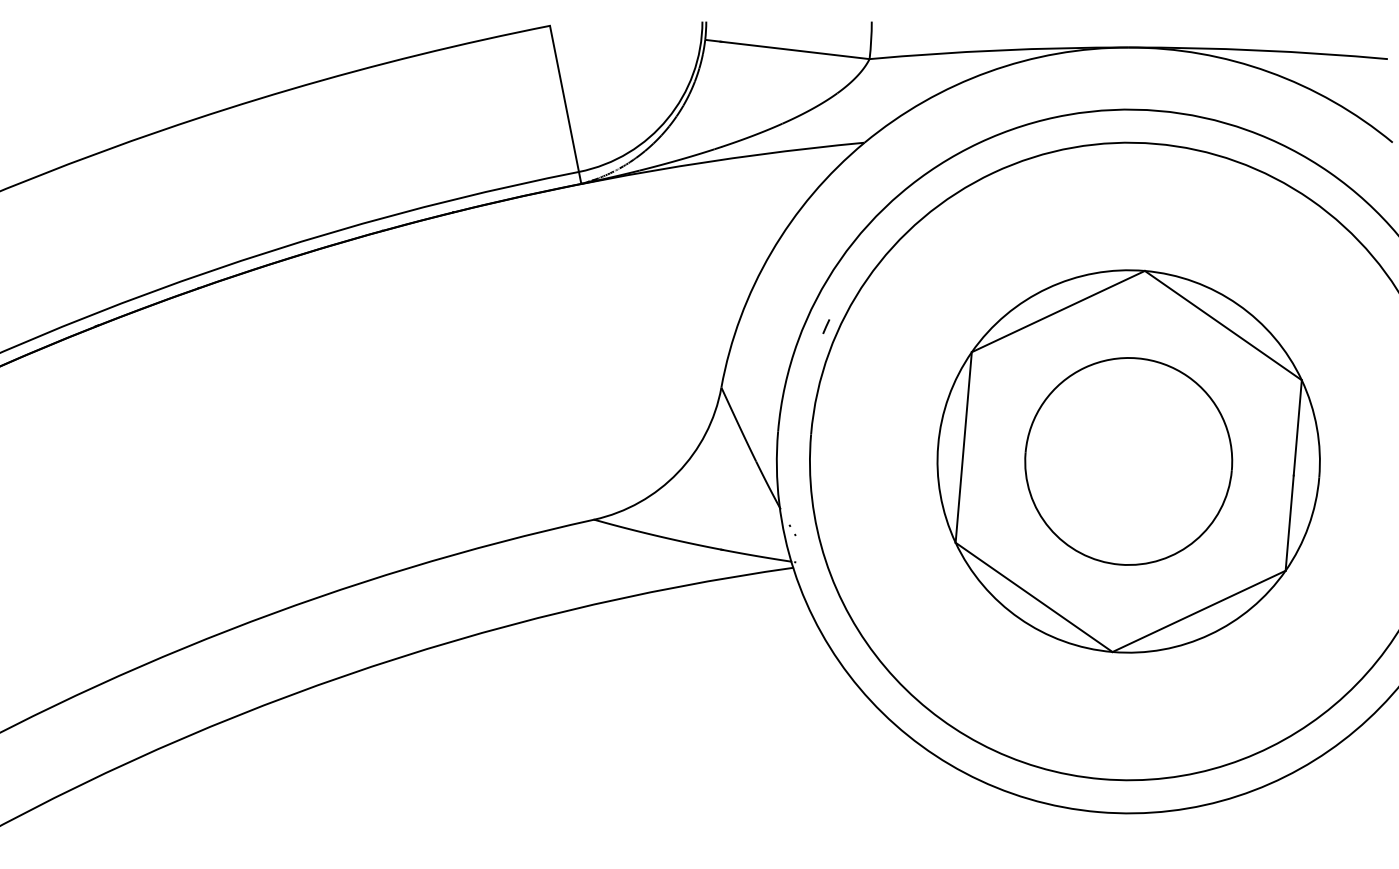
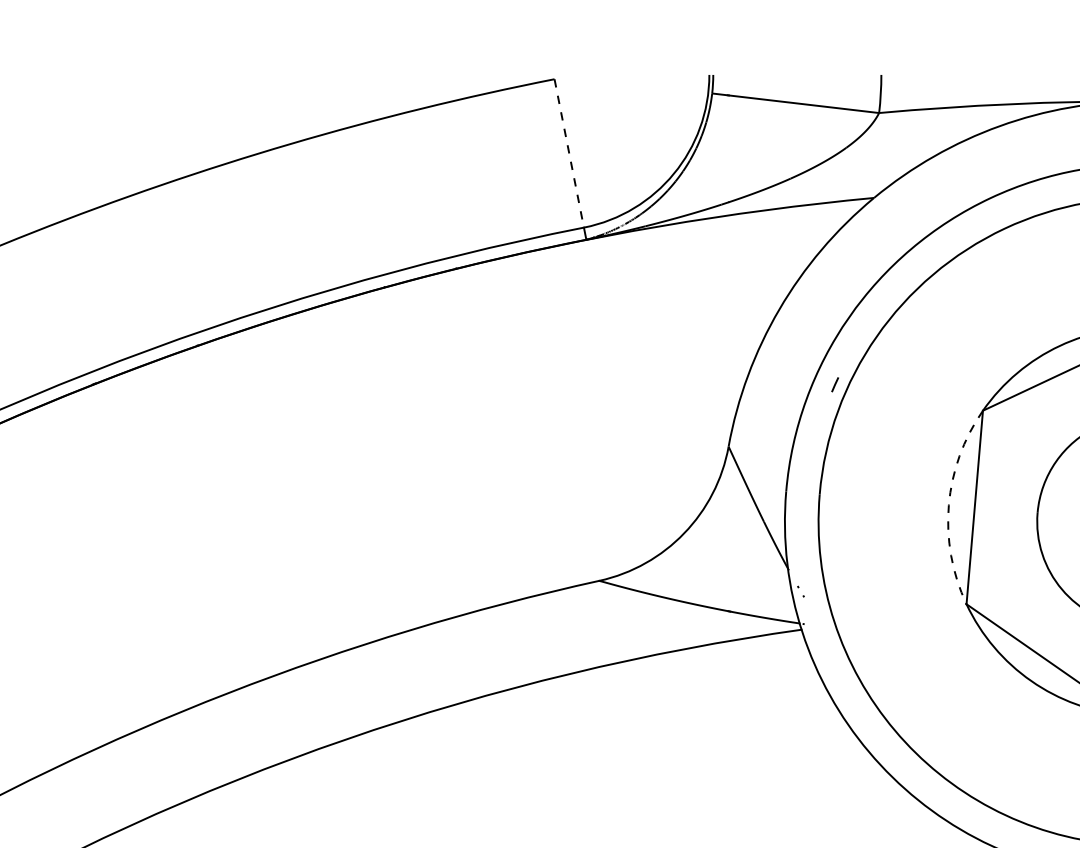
line: (564, 99) -> (569, 154), solid -> dashed
arc: (938, 445) -> (949, 505), solid -> dashed

